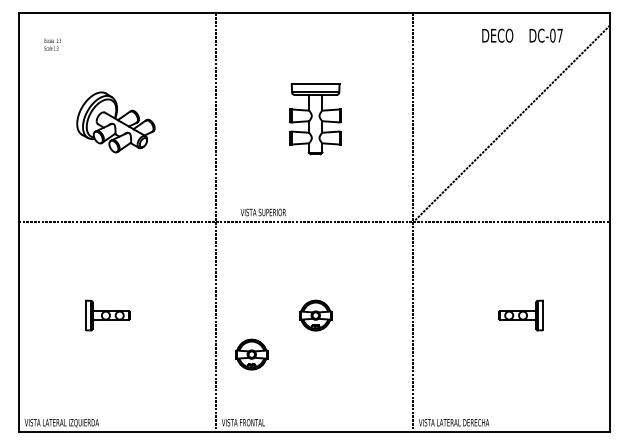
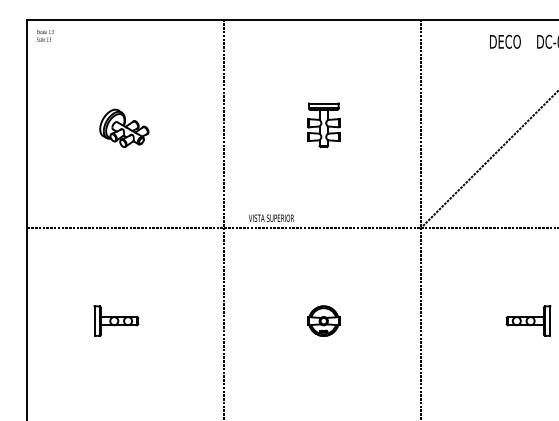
text: (52, 44) -> (45, 35), moved
part: (315, 119) -> (323, 125), size x0.62
part: (115, 122) -> (123, 128), size x0.62
part: (251, 354) -> (259, 359), removed

